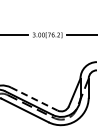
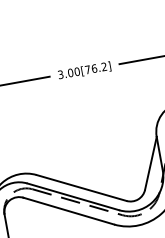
line: (34, 99) -> (81, 188), dashed -> solid

